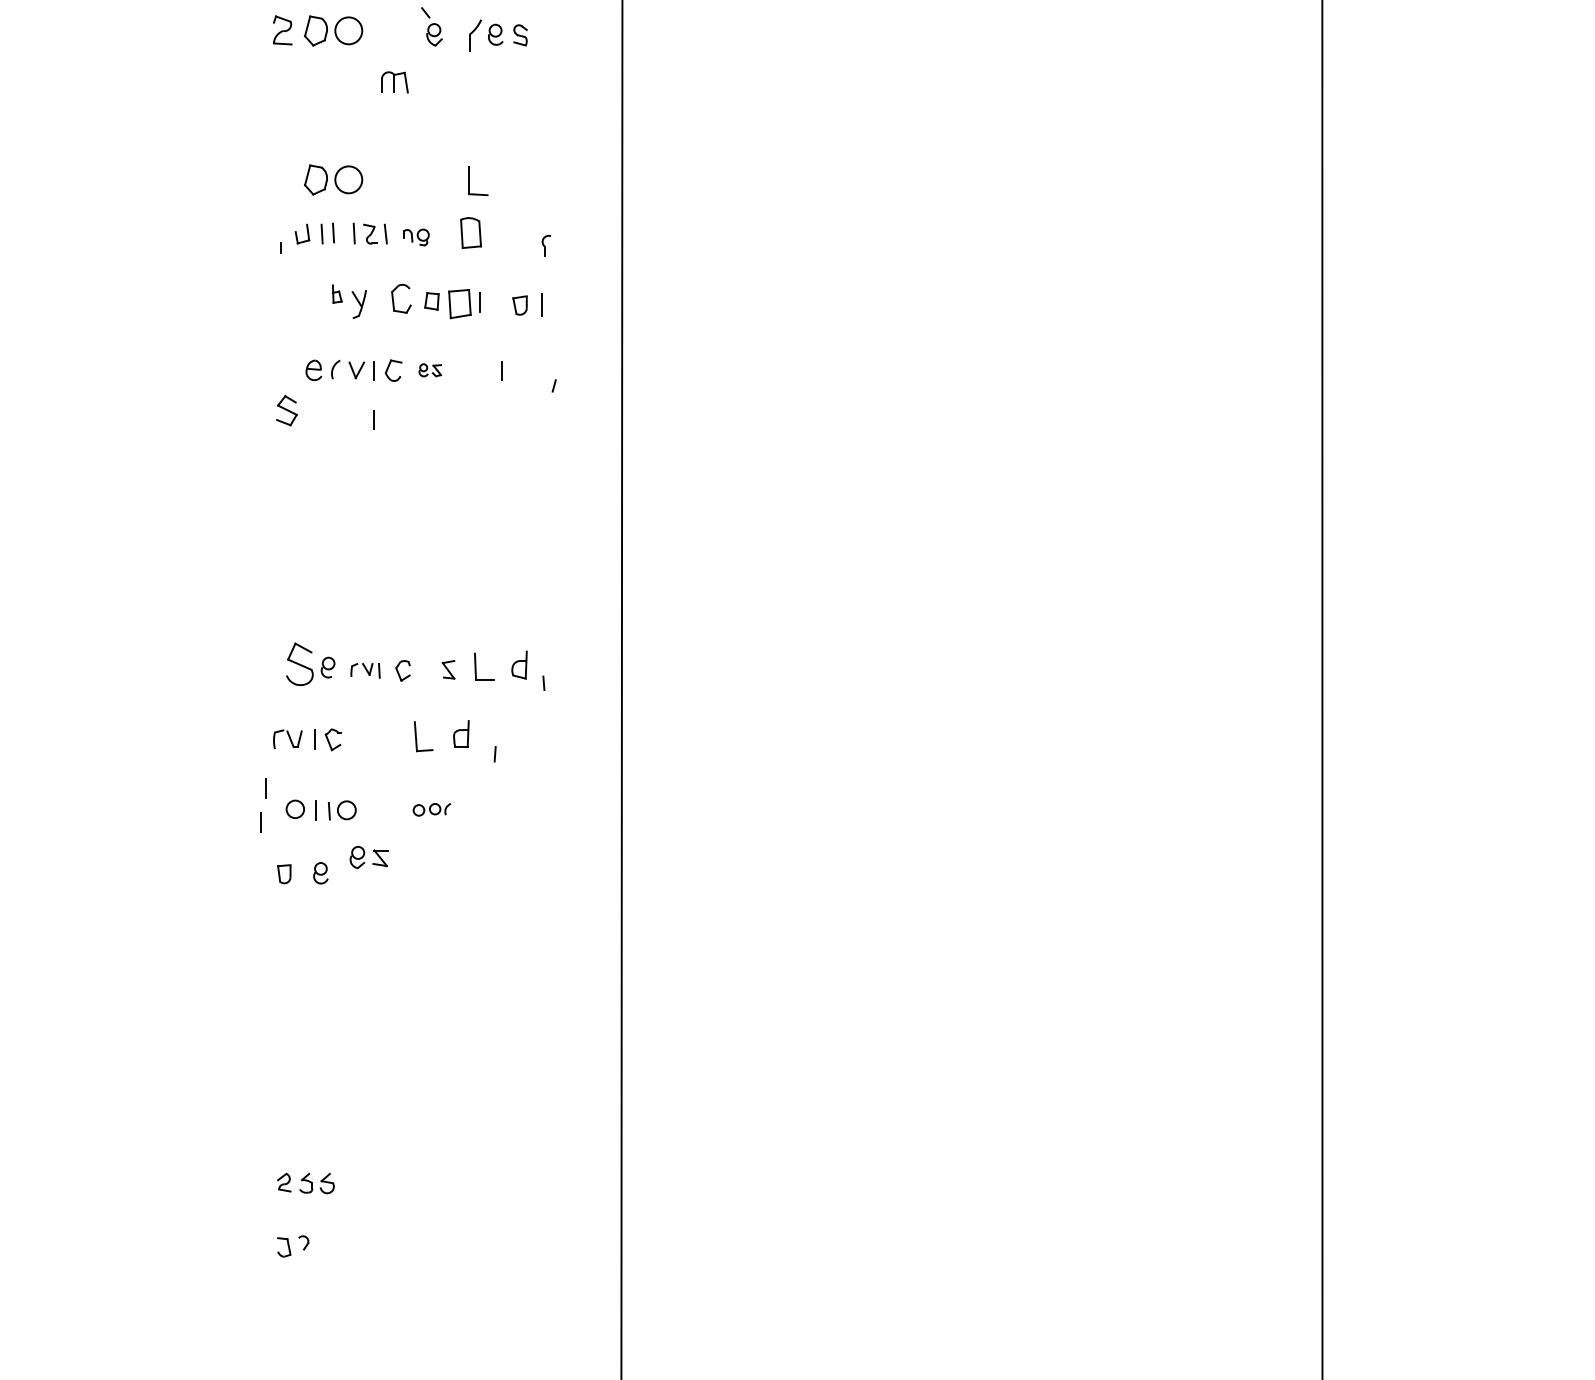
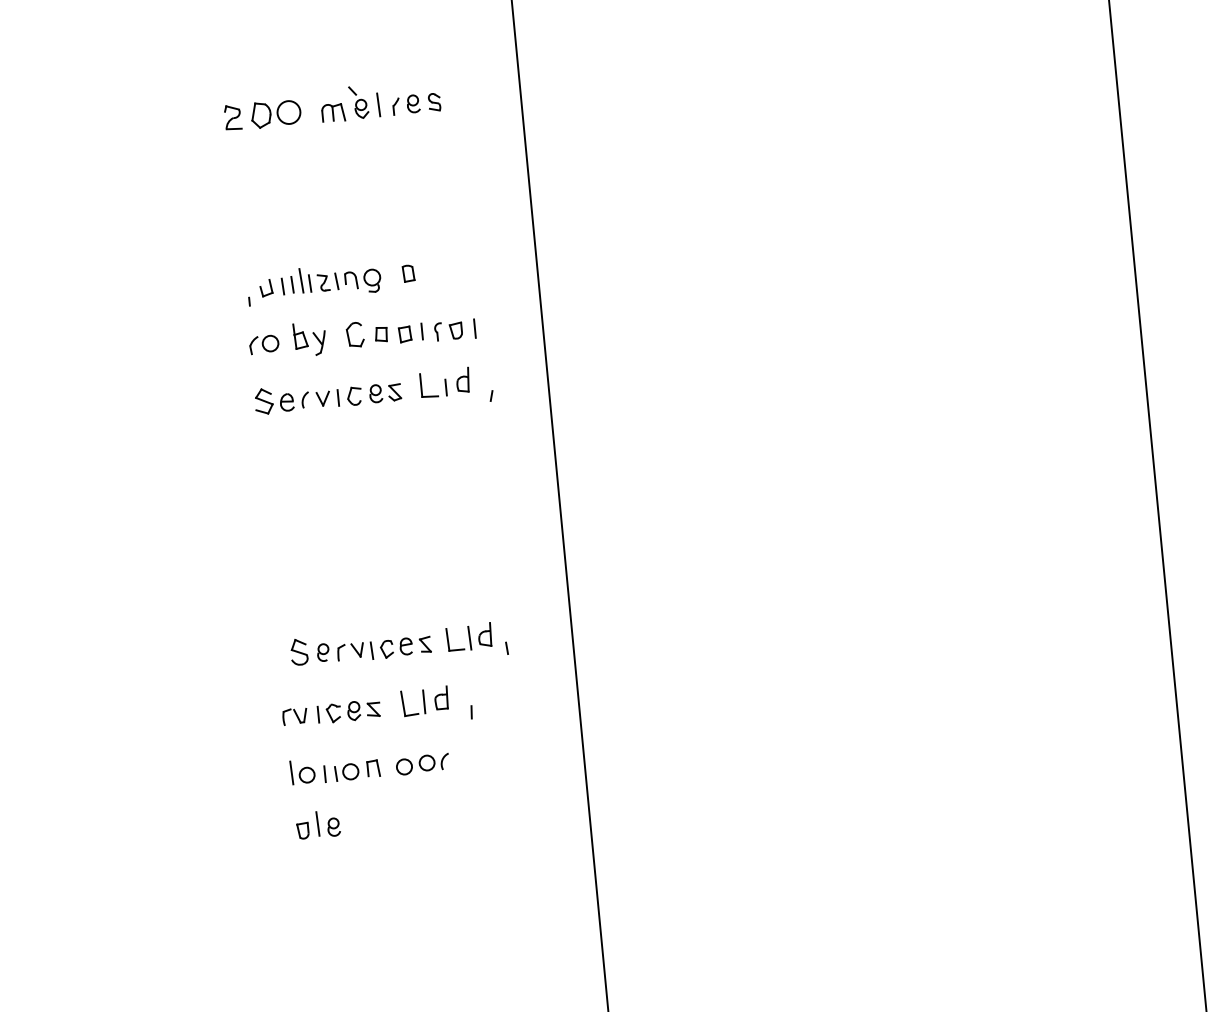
line: (454, 31) -> (378, 104), added
part: (475, 35) -> (396, 106), size x0.62
part: (394, 82) -> (333, 113), moved
part: (333, 179) -> (288, 239), removed
part: (469, 181) -> (421, 386), moved
line: (344, 229) -> (301, 280), added
part: (470, 232) -> (408, 273), size x0.62
part: (416, 237) -> (363, 281), size x1.67
part: (546, 245) -> (438, 331), moved
part: (337, 293) -> (300, 335), size x1.67
part: (293, 299) -> (264, 344), added
part: (459, 303) -> (404, 334), size x0.62
part: (522, 364) -> (463, 380), added
part: (430, 370) -> (385, 393), size x1.67
part: (286, 410) -> (263, 401), moved
line: (373, 419) -> (341, 439), removed
part: (299, 664) -> (298, 652), size x0.71
line: (500, 666) -> (469, 637), added
part: (425, 669) -> (405, 646), added
part: (365, 670) -> (355, 652), size x1.43
line: (440, 736) -> (423, 701), added
line: (265, 788) -> (280, 759), removed
line: (277, 804) -> (291, 772), added
part: (373, 808) -> (373, 768), added
part: (431, 809) -> (422, 764), size x1.67
line: (260, 822) -> (278, 789), removed
part: (368, 857) -> (363, 710), moved
line: (301, 867) -> (317, 823), added

